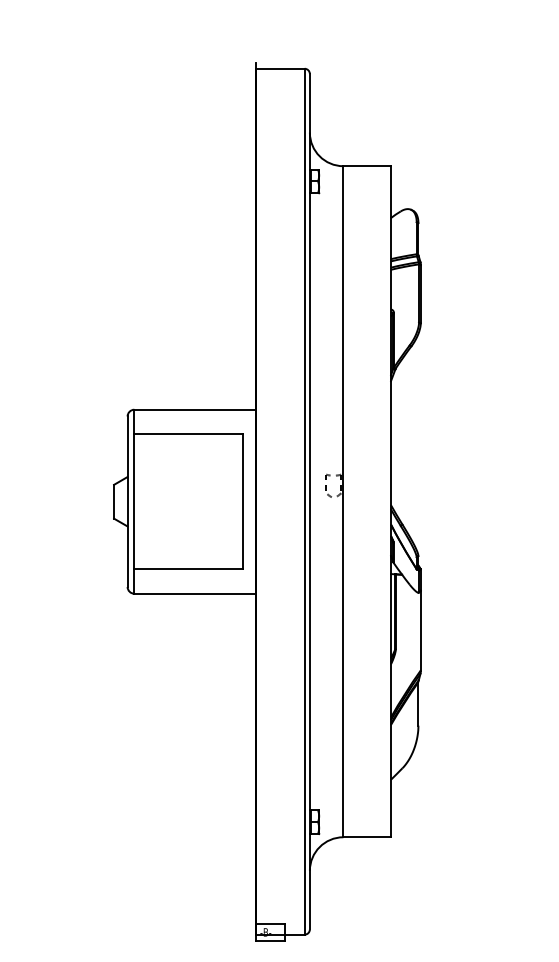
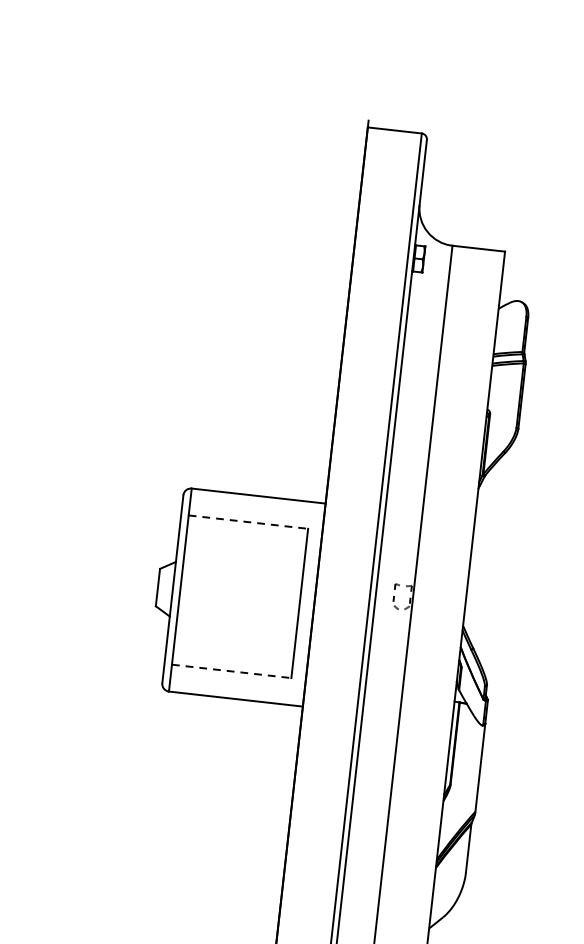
line: (188, 434) -> (248, 522), solid -> dashed
line: (188, 569) -> (231, 671), solid -> dashed

